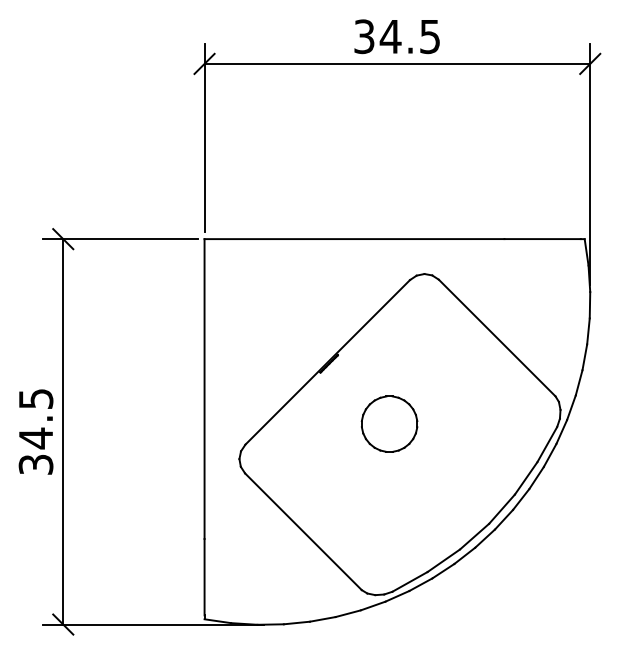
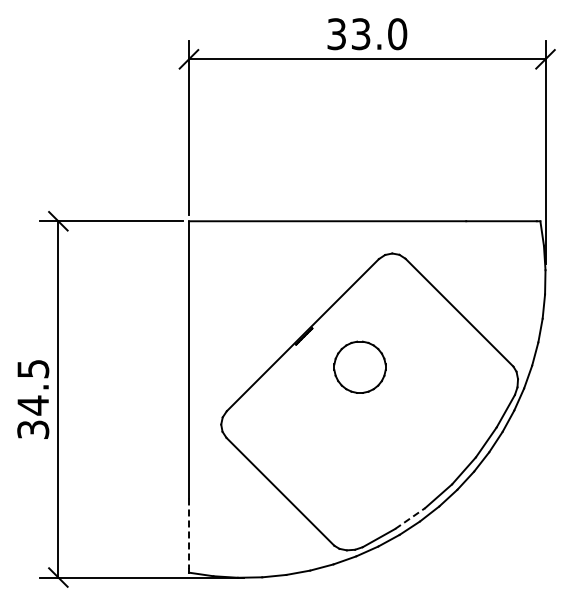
text: (409, 37) -> (378, 34), 34.5 -> 33.0
part: (389, 423) -> (359, 366), moved
line: (444, 560) -> (410, 518), solid -> dashed
line: (205, 577) -> (189, 534), solid -> dashed

